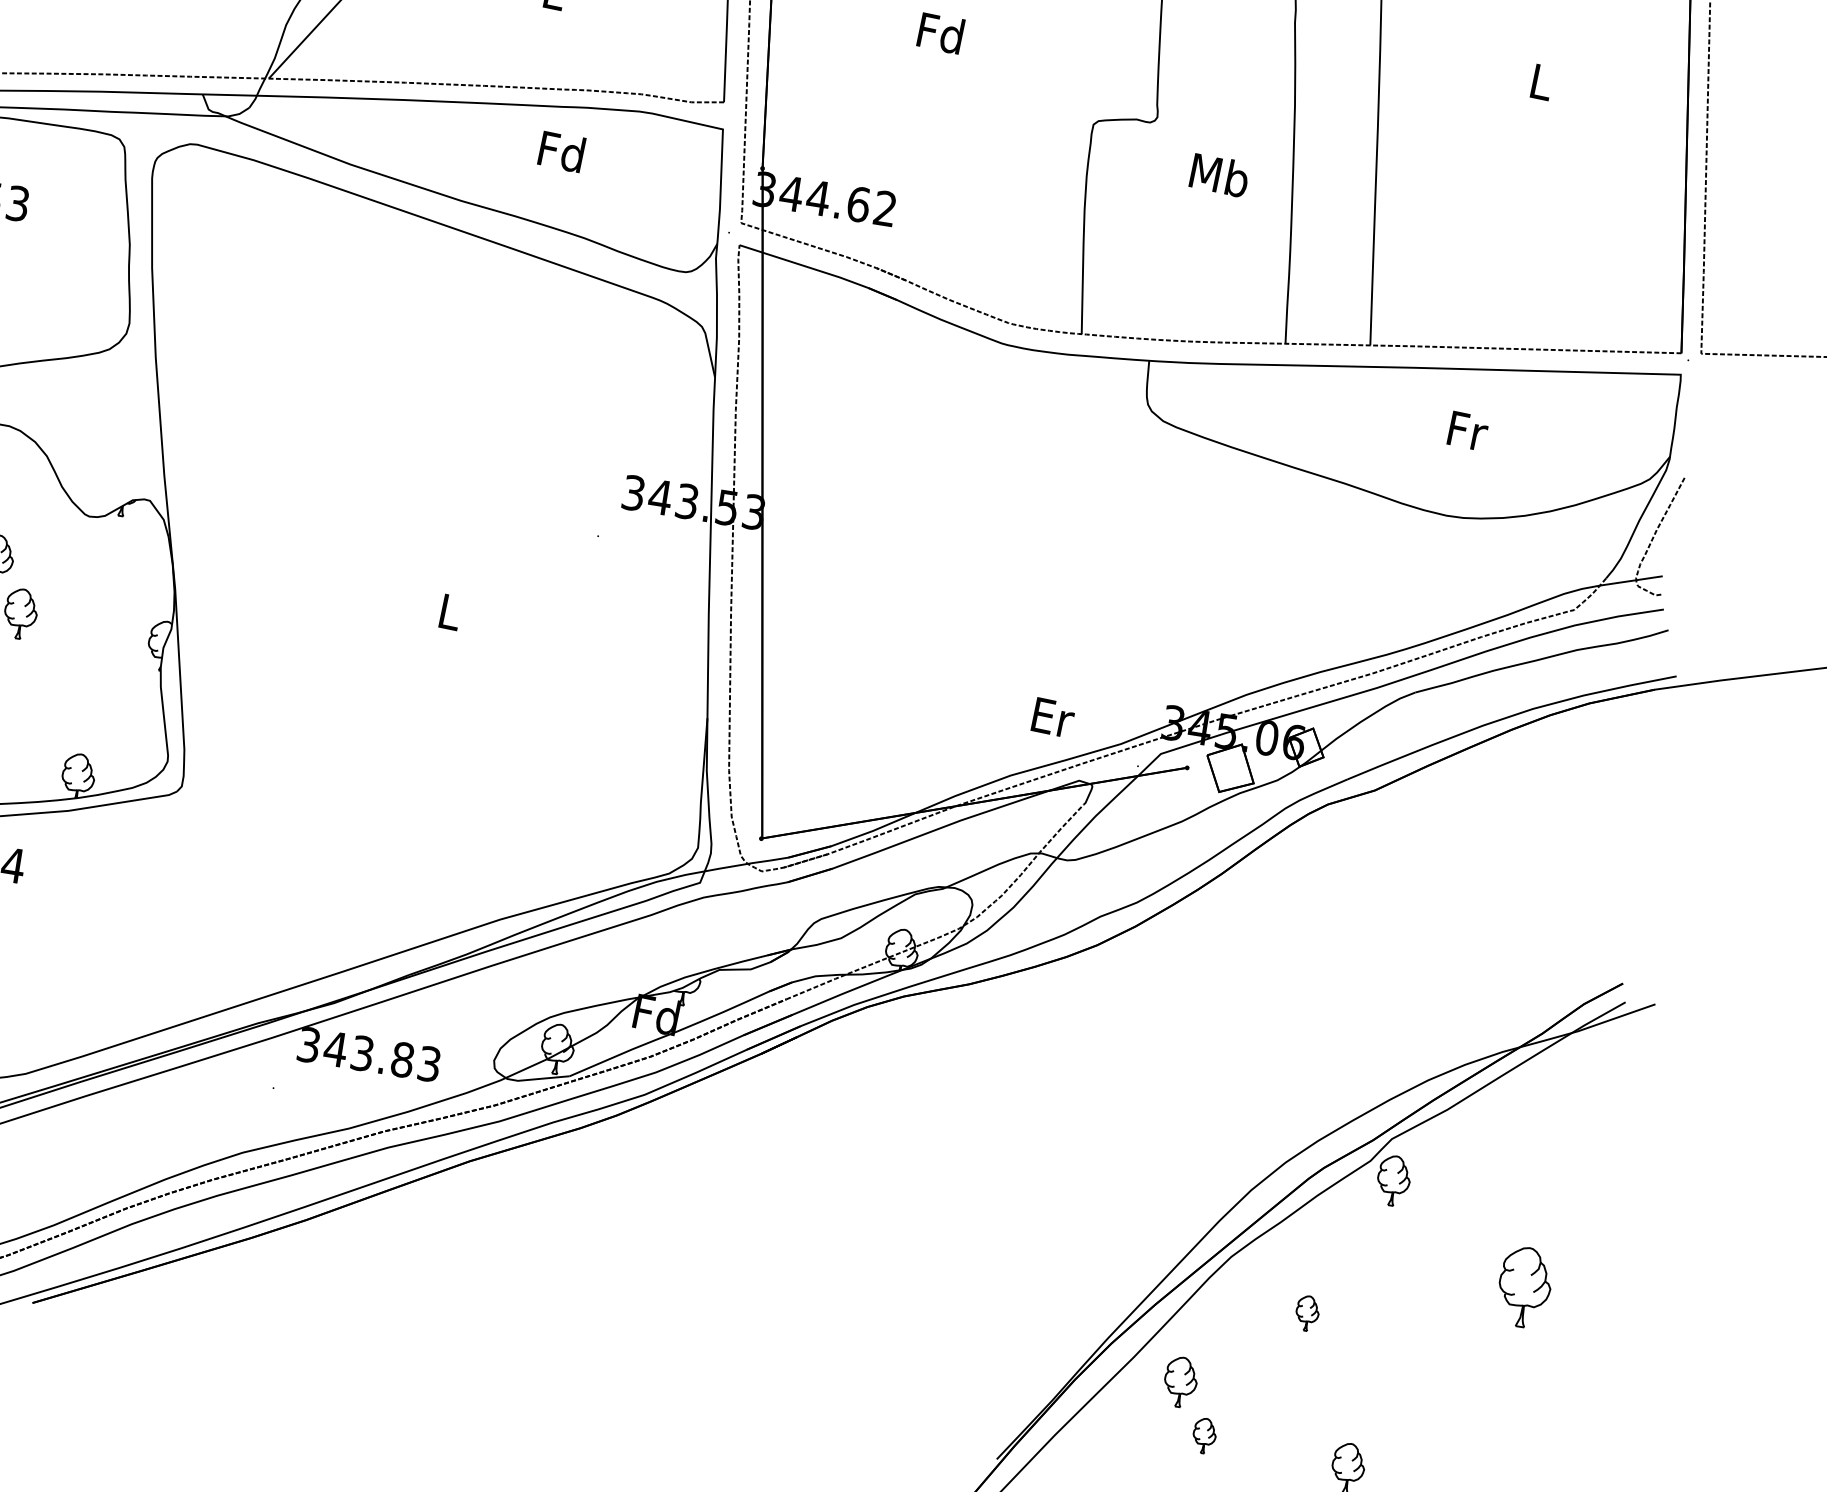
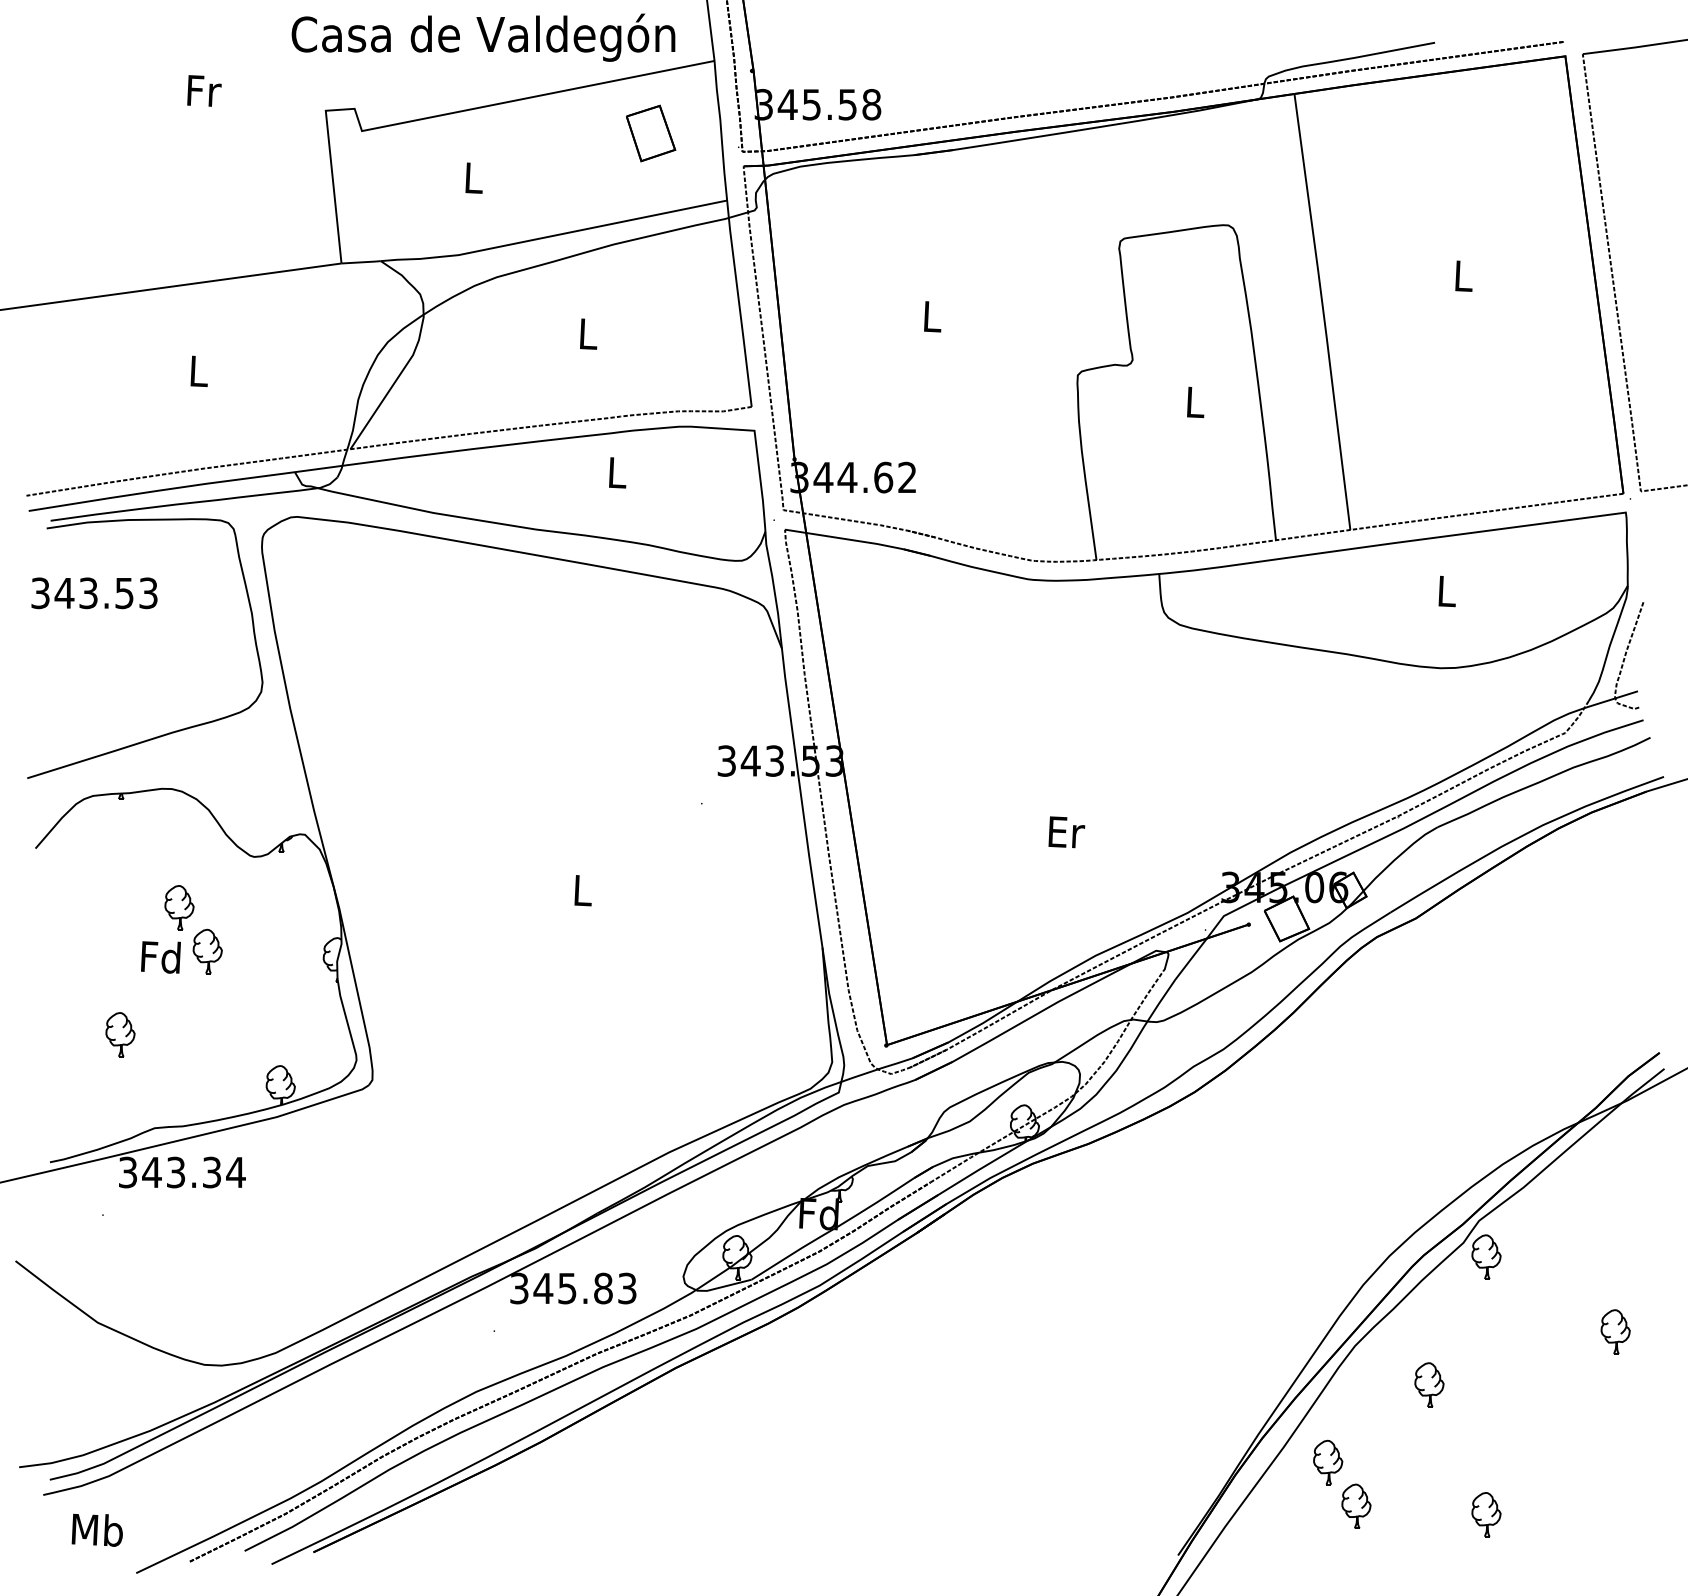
text: (940, 33) -> (931, 316), Fd -> L
text: (561, 151) -> (616, 472), Fd -> L
text: (1218, 175) -> (1194, 402), Mb -> L
text: (1468, 430) -> (1447, 590), Fr -> L
text: (1052, 717) -> (1066, 832), moved
text: (362, 1052) -> (567, 1287), 343.83 -> 345.83
part: (1524, 1286) -> (1615, 1331), size x0.62
part: (1307, 1312) -> (1429, 1384), size x1.43
part: (1204, 1435) -> (1356, 1505), size x1.43

